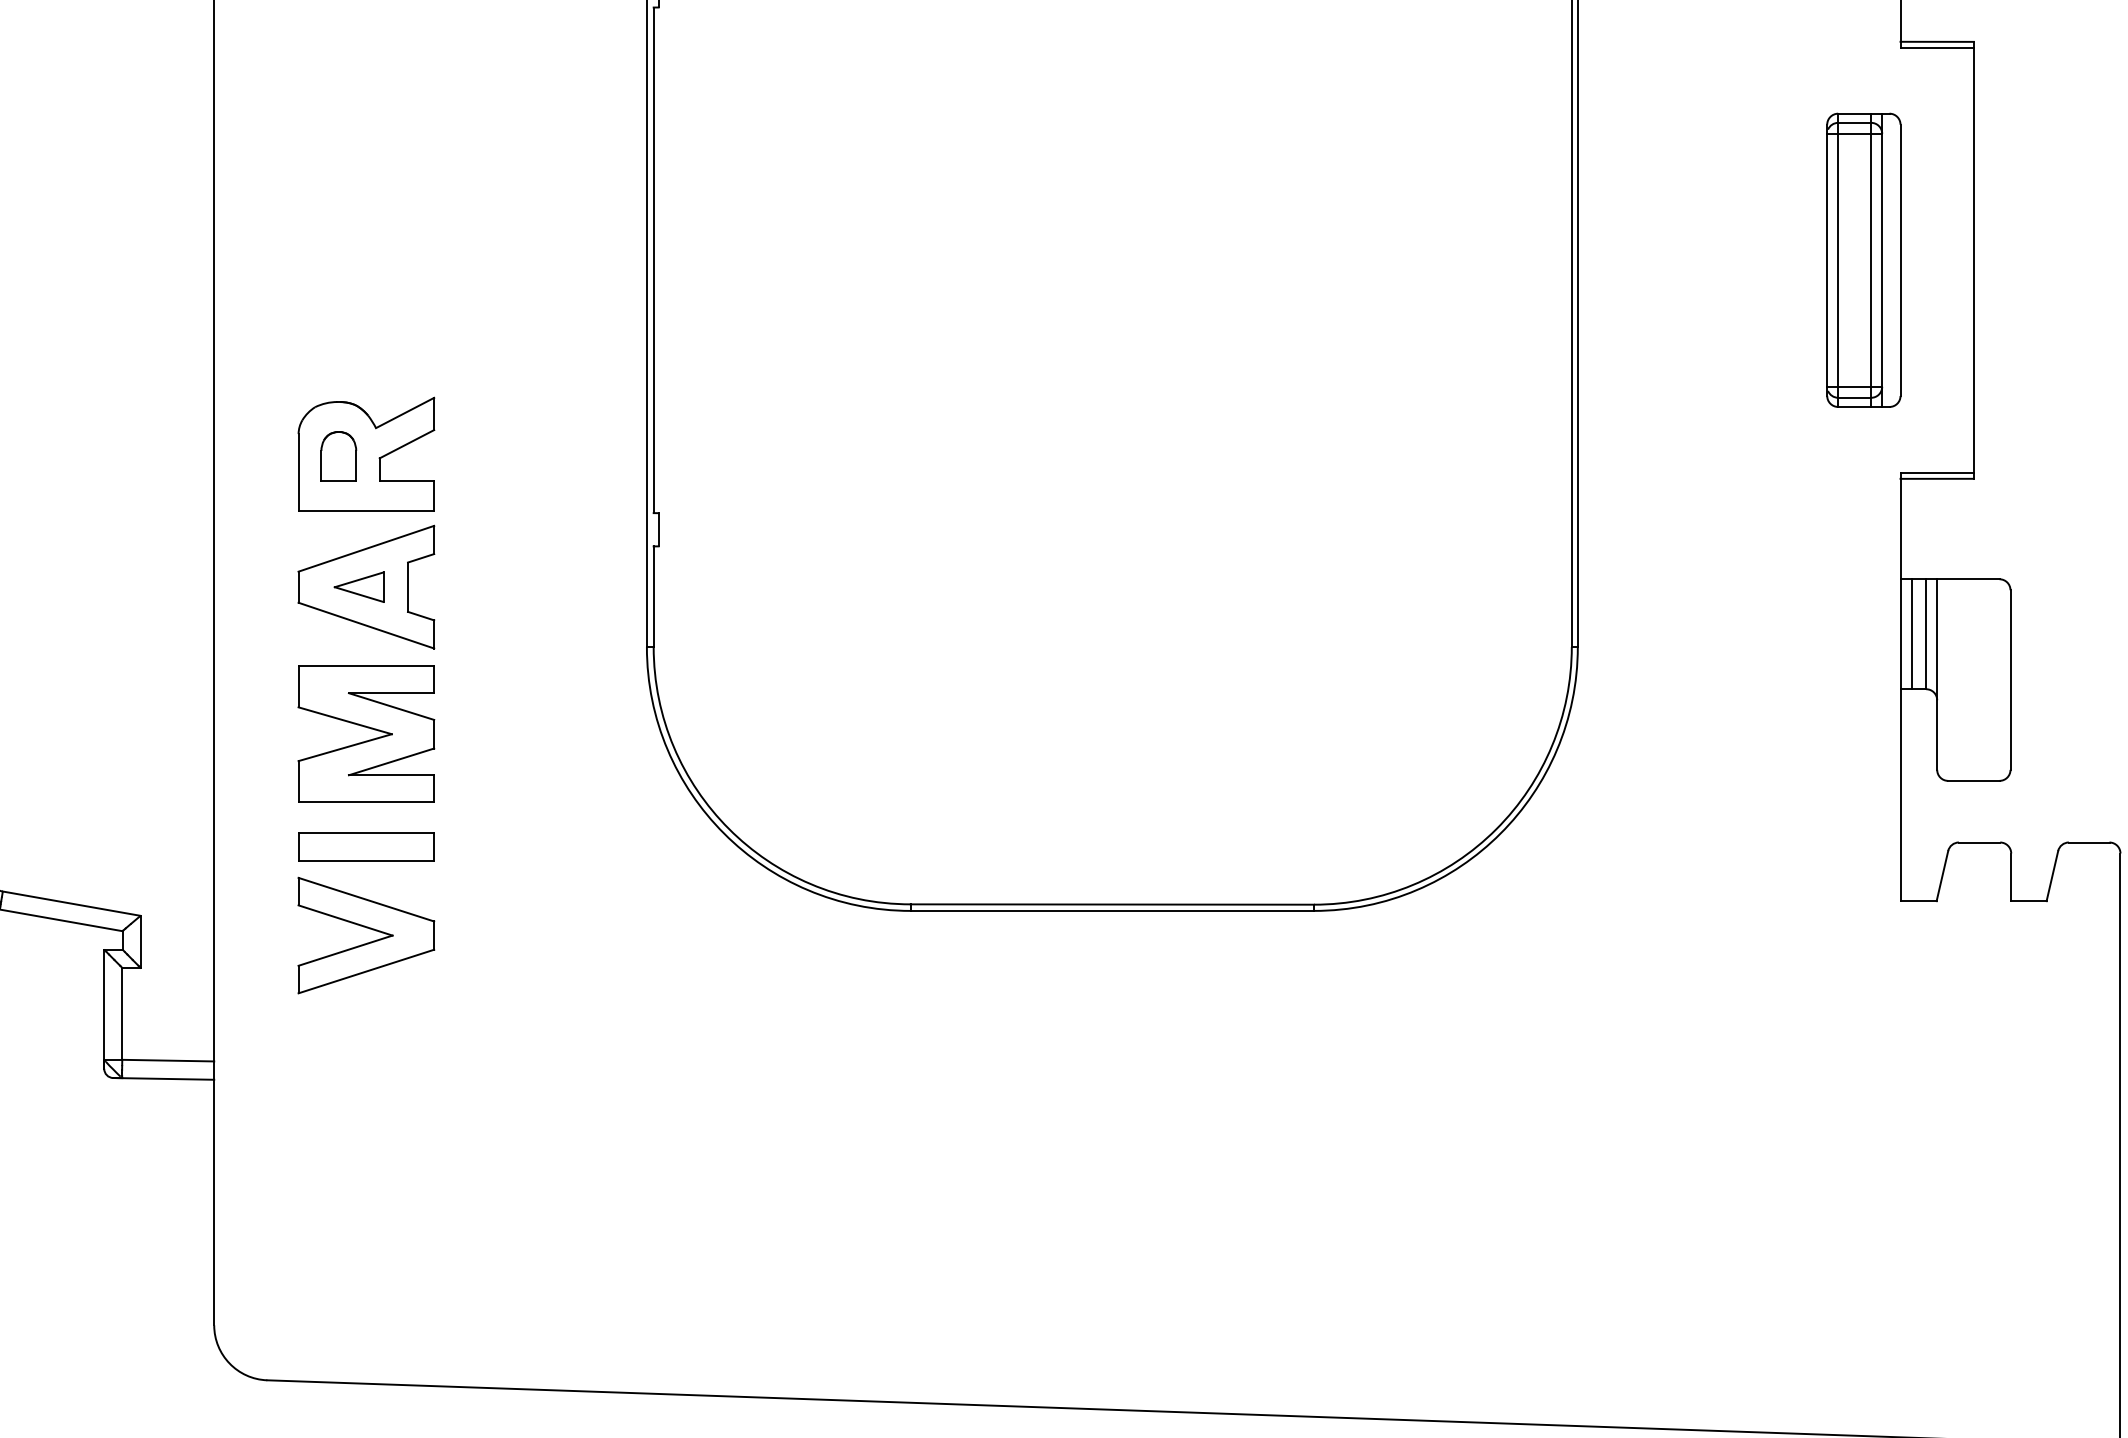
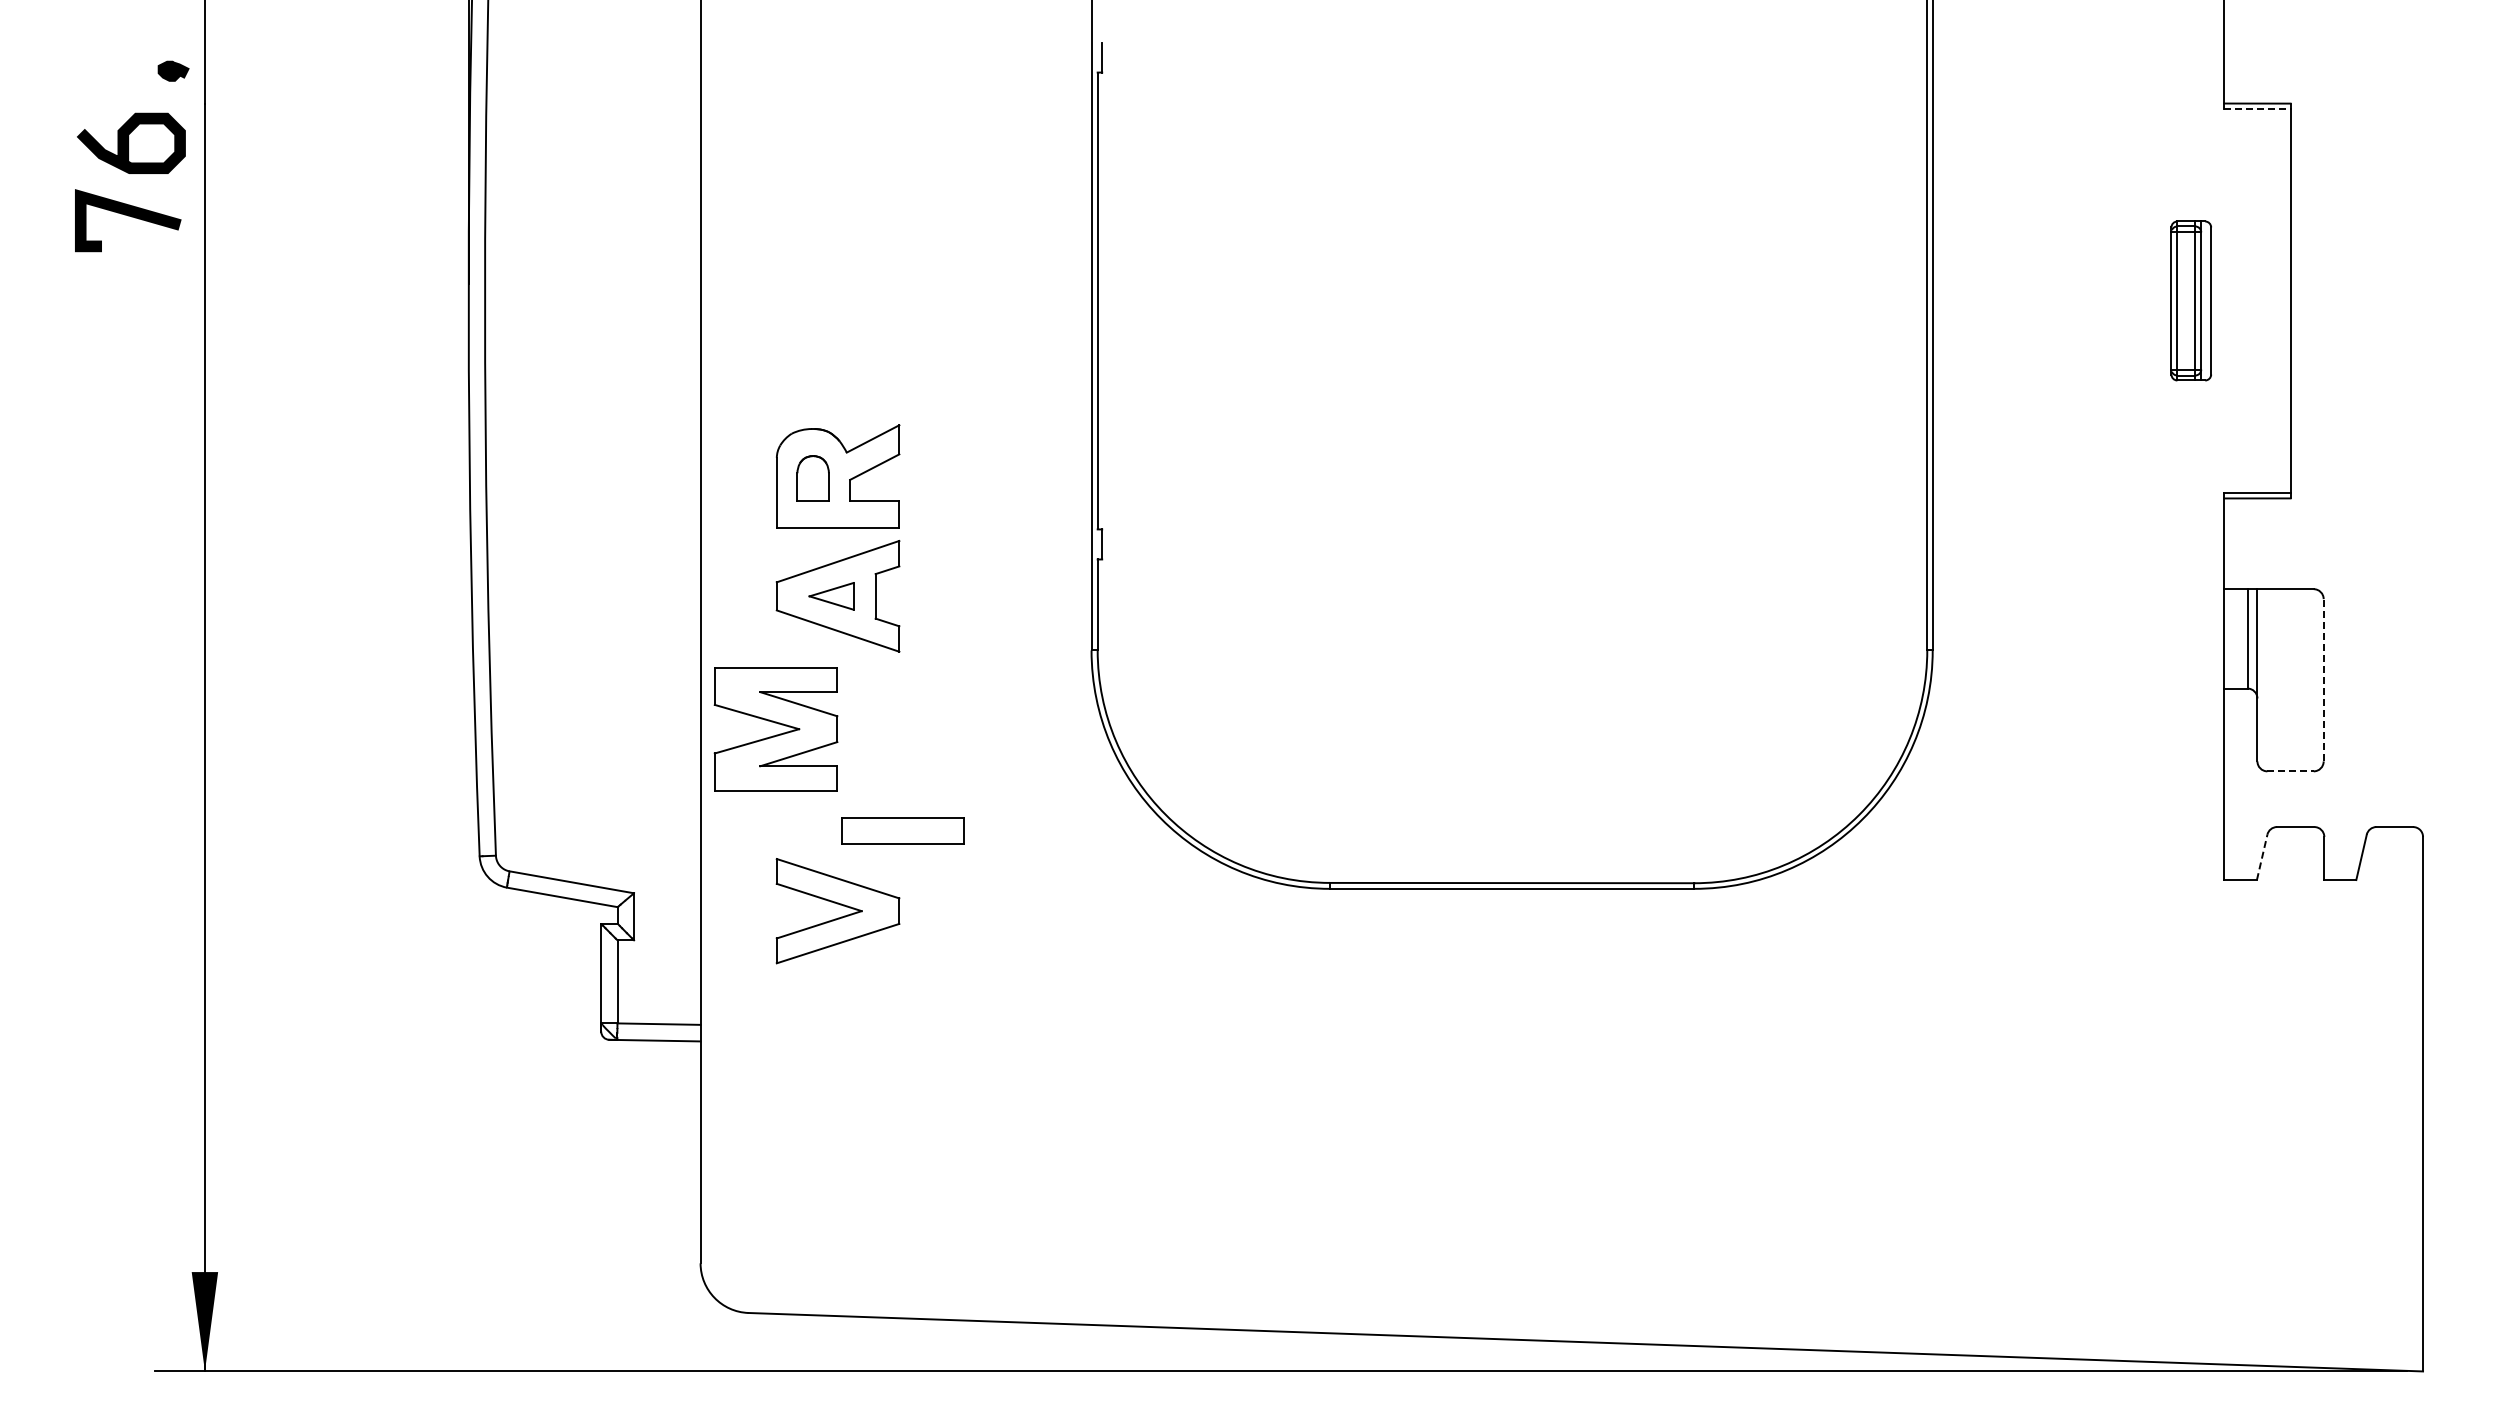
line: (1937, 47) -> (2257, 108), solid -> dashed
part: (1864, 259) -> (2191, 300), size x0.6
line: (1911, 633) -> (2234, 638), removed
line: (2010, 679) -> (2323, 679), solid -> dashed
part: (365, 734) -> (775, 729), moved
line: (1974, 781) -> (2291, 771), solid -> dashed
part: (365, 846) -> (902, 830), moved
line: (1942, 875) -> (2262, 856), solid -> dashed

